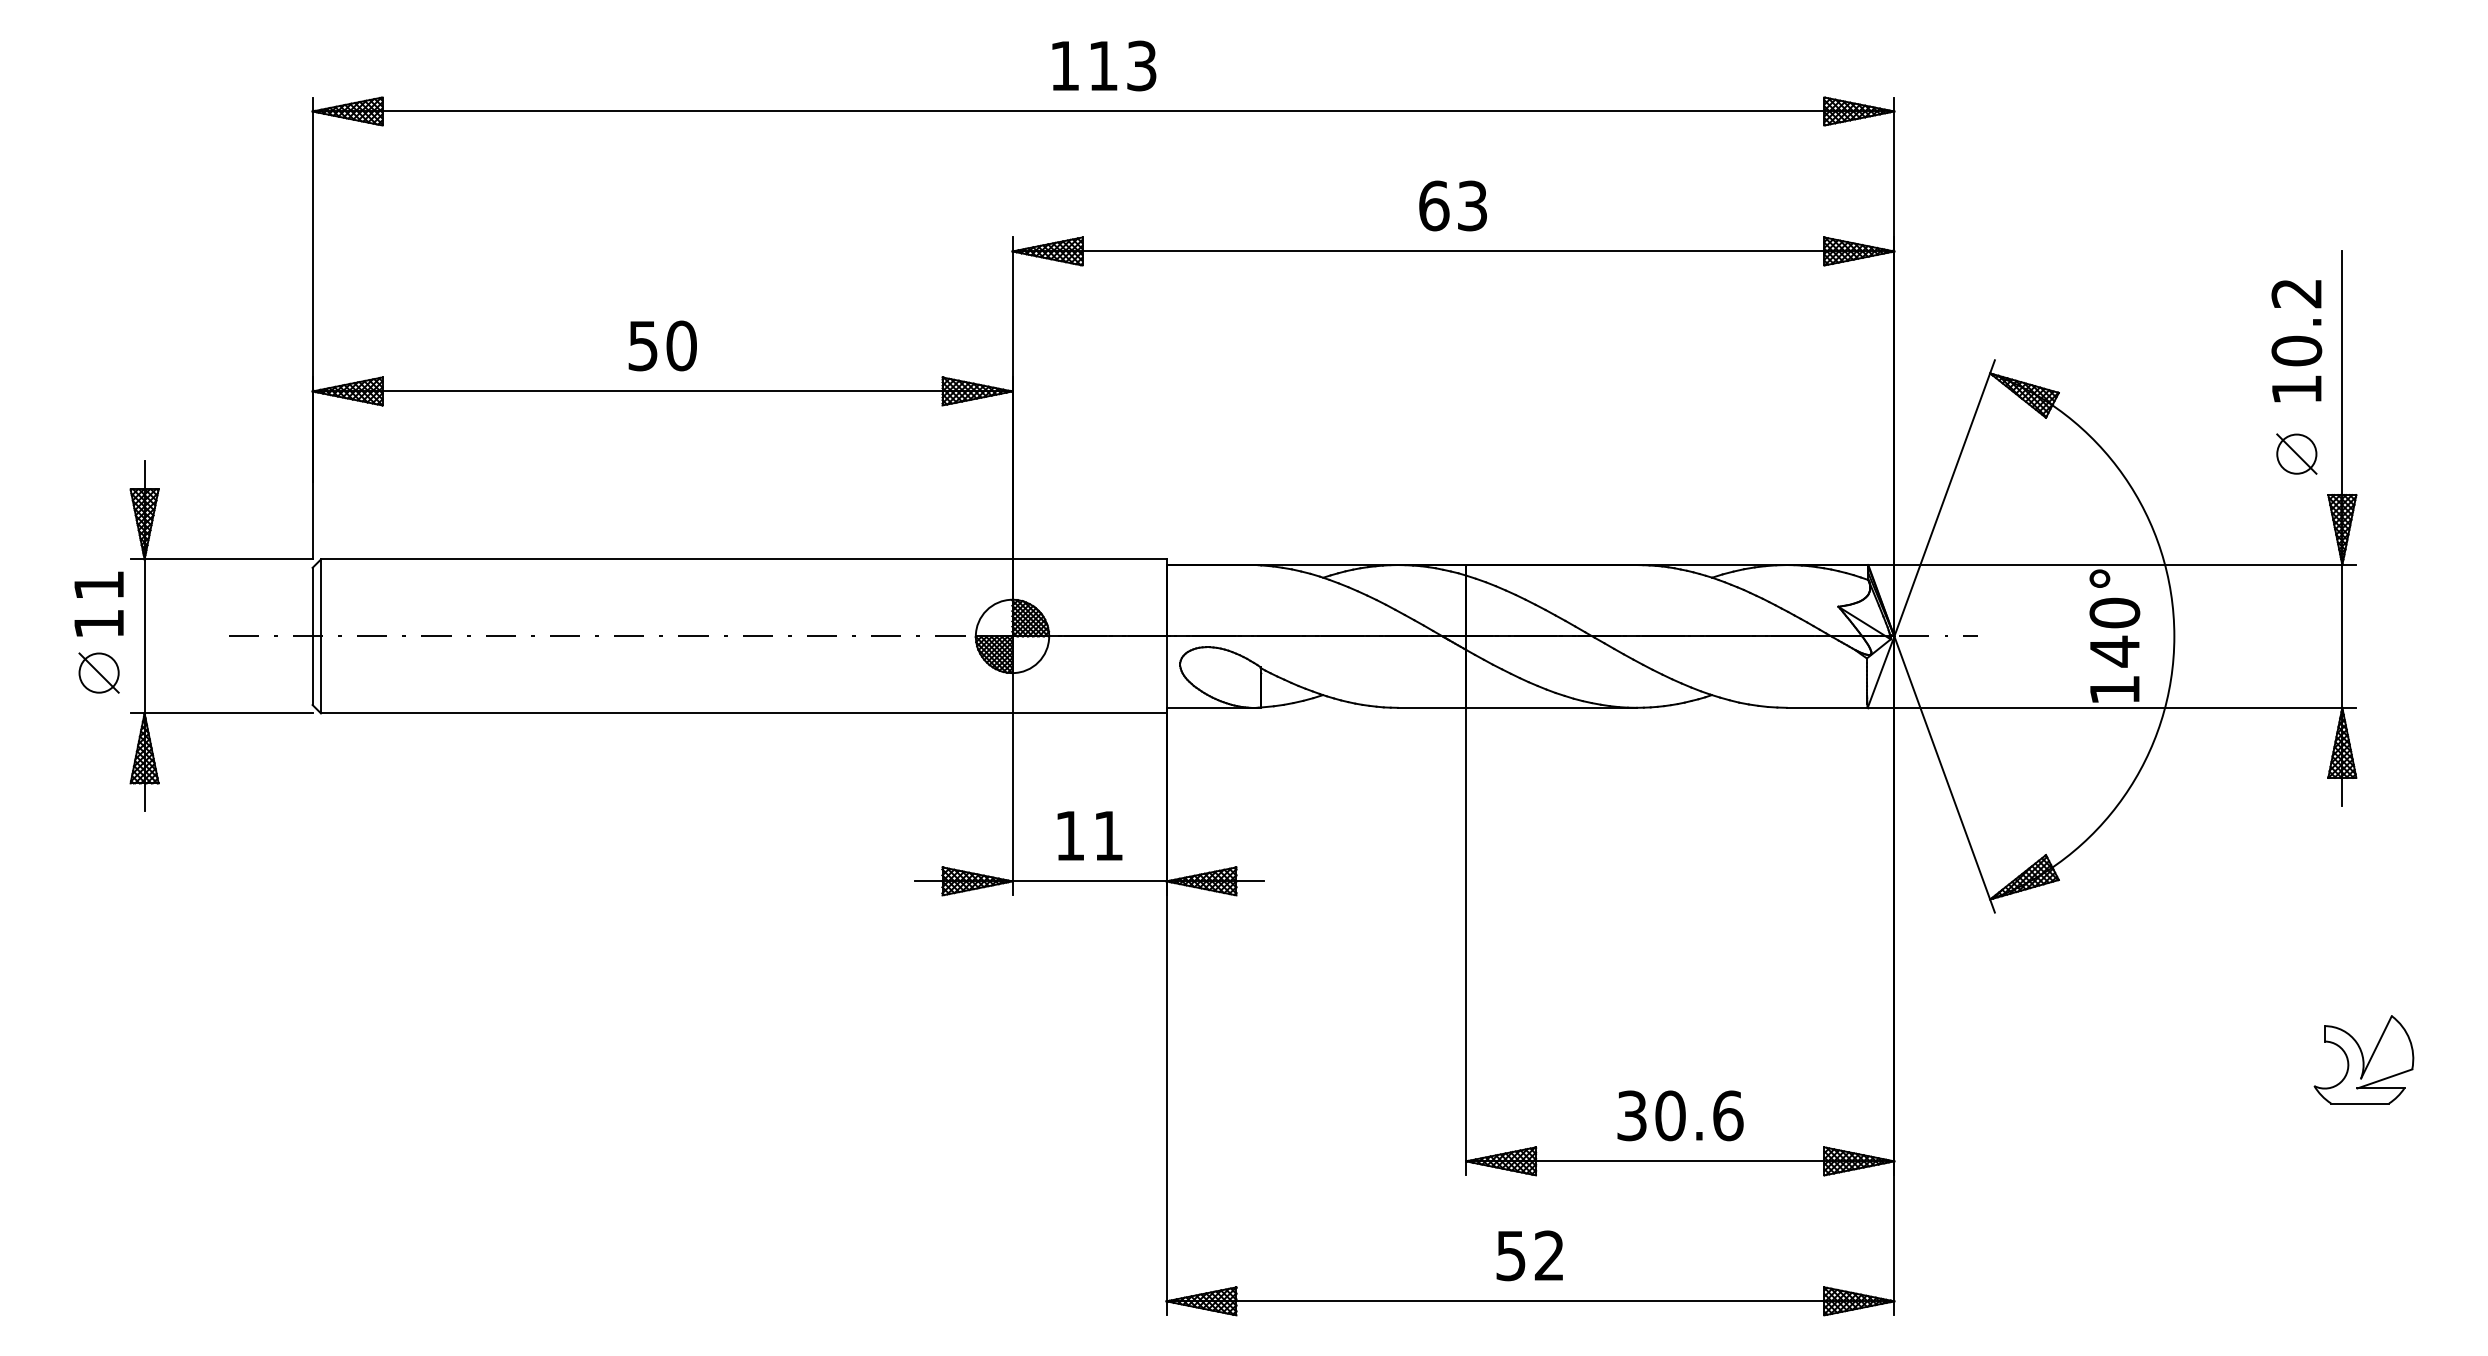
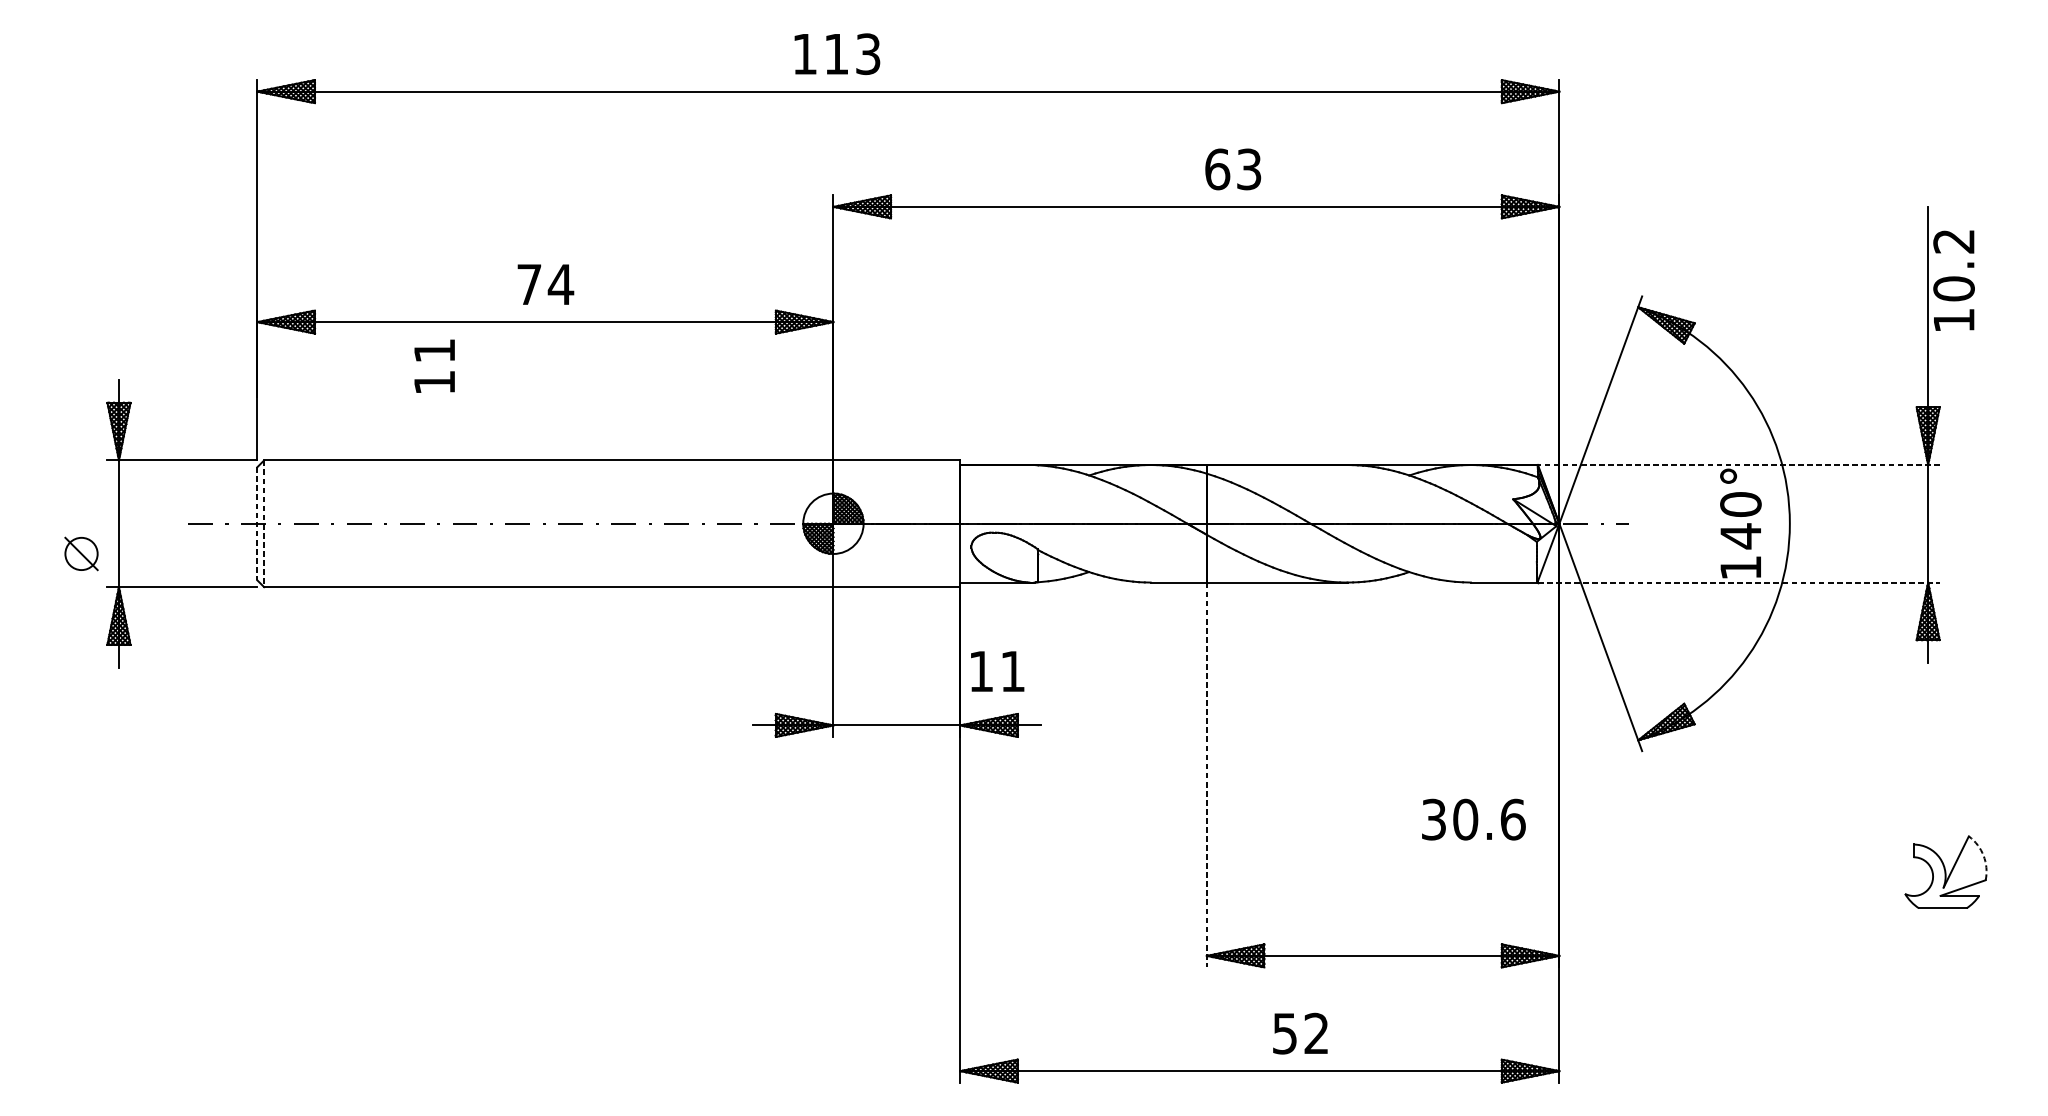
text: (1104, 65) -> (837, 53), moved
text: (1452, 205) -> (1232, 169), moved
text: (2296, 341) -> (1953, 280), moved
text: (662, 345) -> (545, 284), 50 -> 74
part: (2296, 453) -> (1890, 373), removed
line: (2112, 565) -> (1738, 465), solid -> dashed
text: (98, 603) -> (434, 365), moved
line: (312, 636) -> (257, 523), solid -> dashed
line: (321, 636) -> (264, 523), solid -> dashed
line: (2112, 707) -> (1738, 582), solid -> dashed
text: (1089, 835) -> (997, 671), moved
line: (1466, 941) -> (1207, 774), solid -> dashed
arc: (2409, 1039) -> (1983, 855), solid -> dashed
text: (1680, 1115) -> (1473, 819), moved
text: (1529, 1255) -> (1300, 1033), moved

